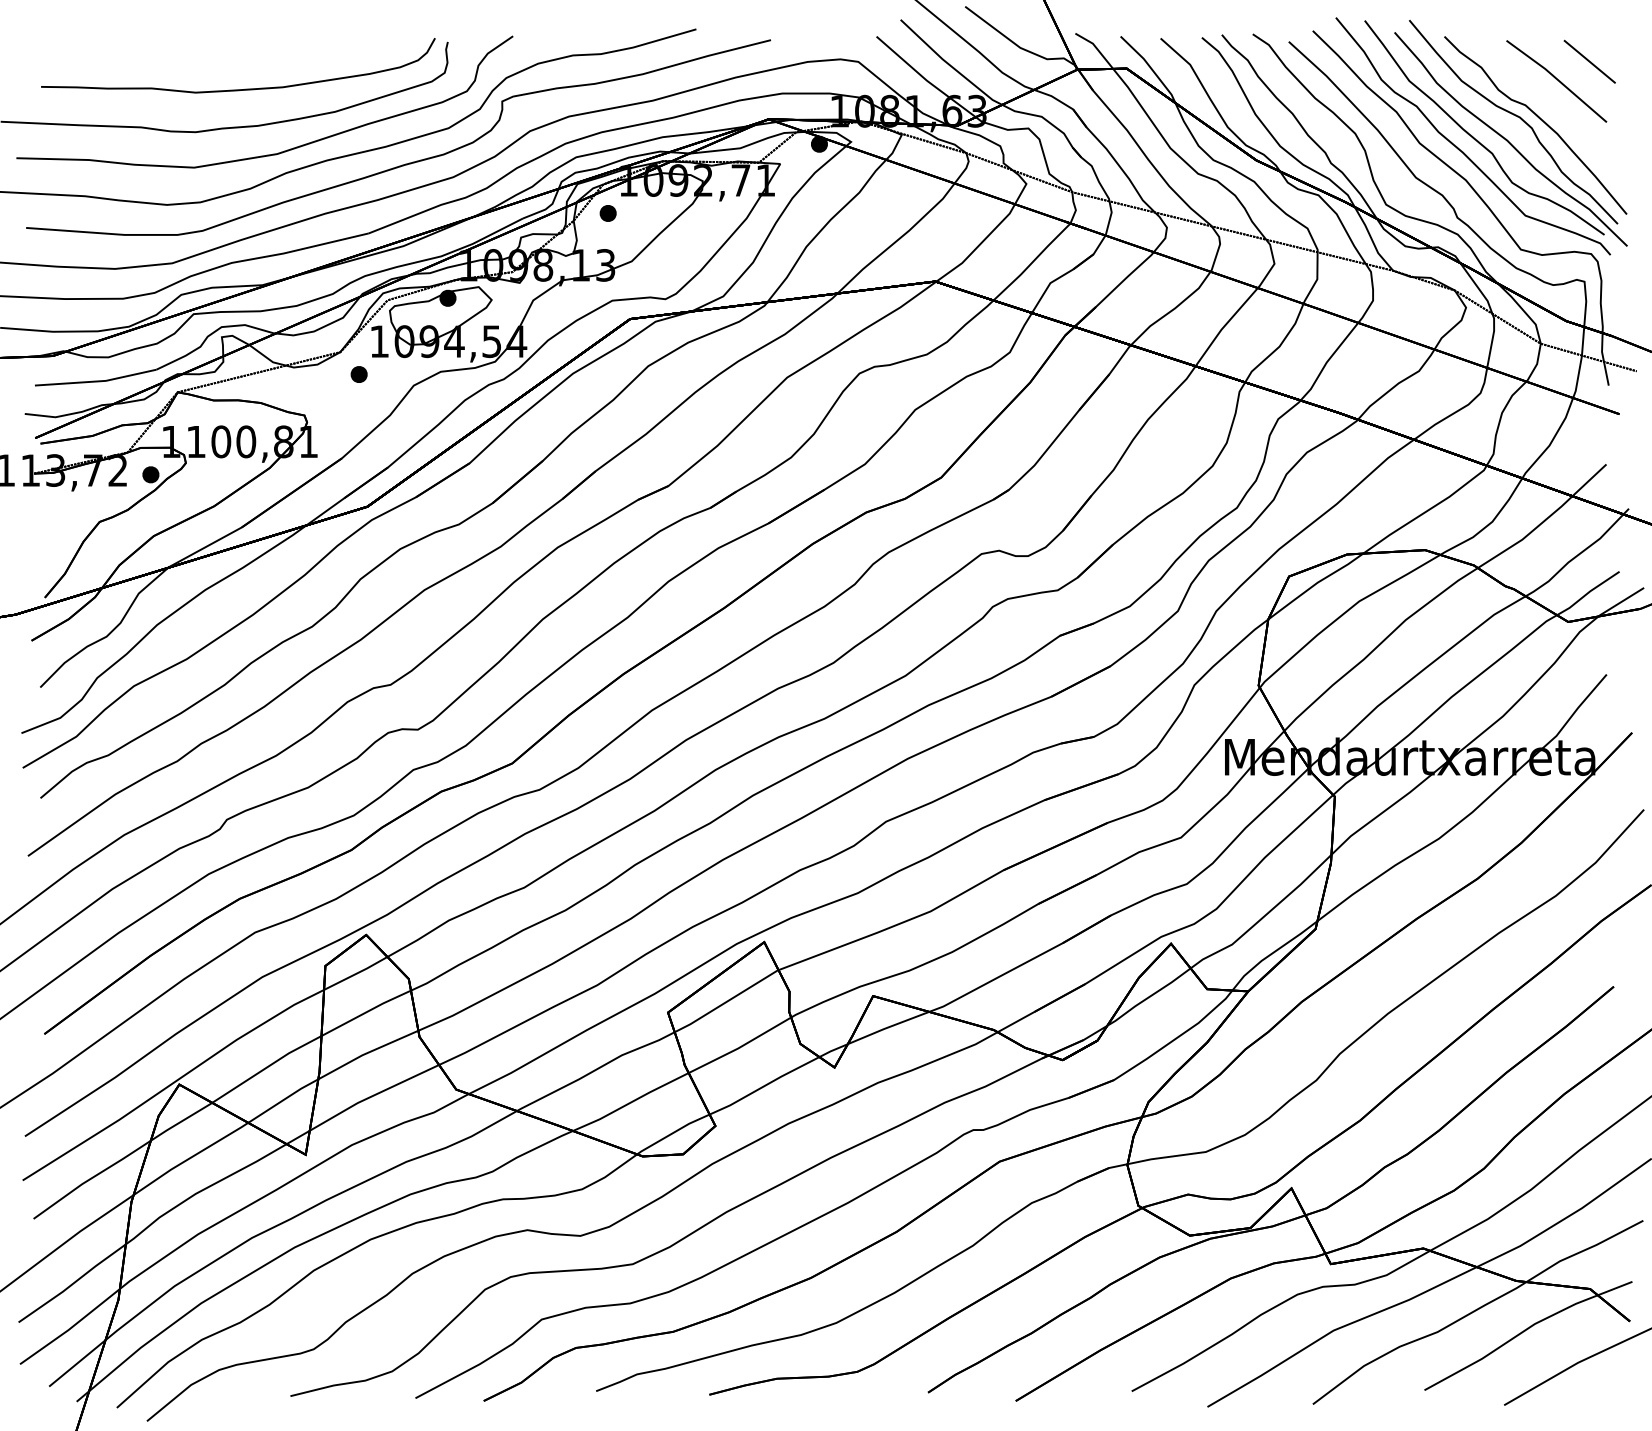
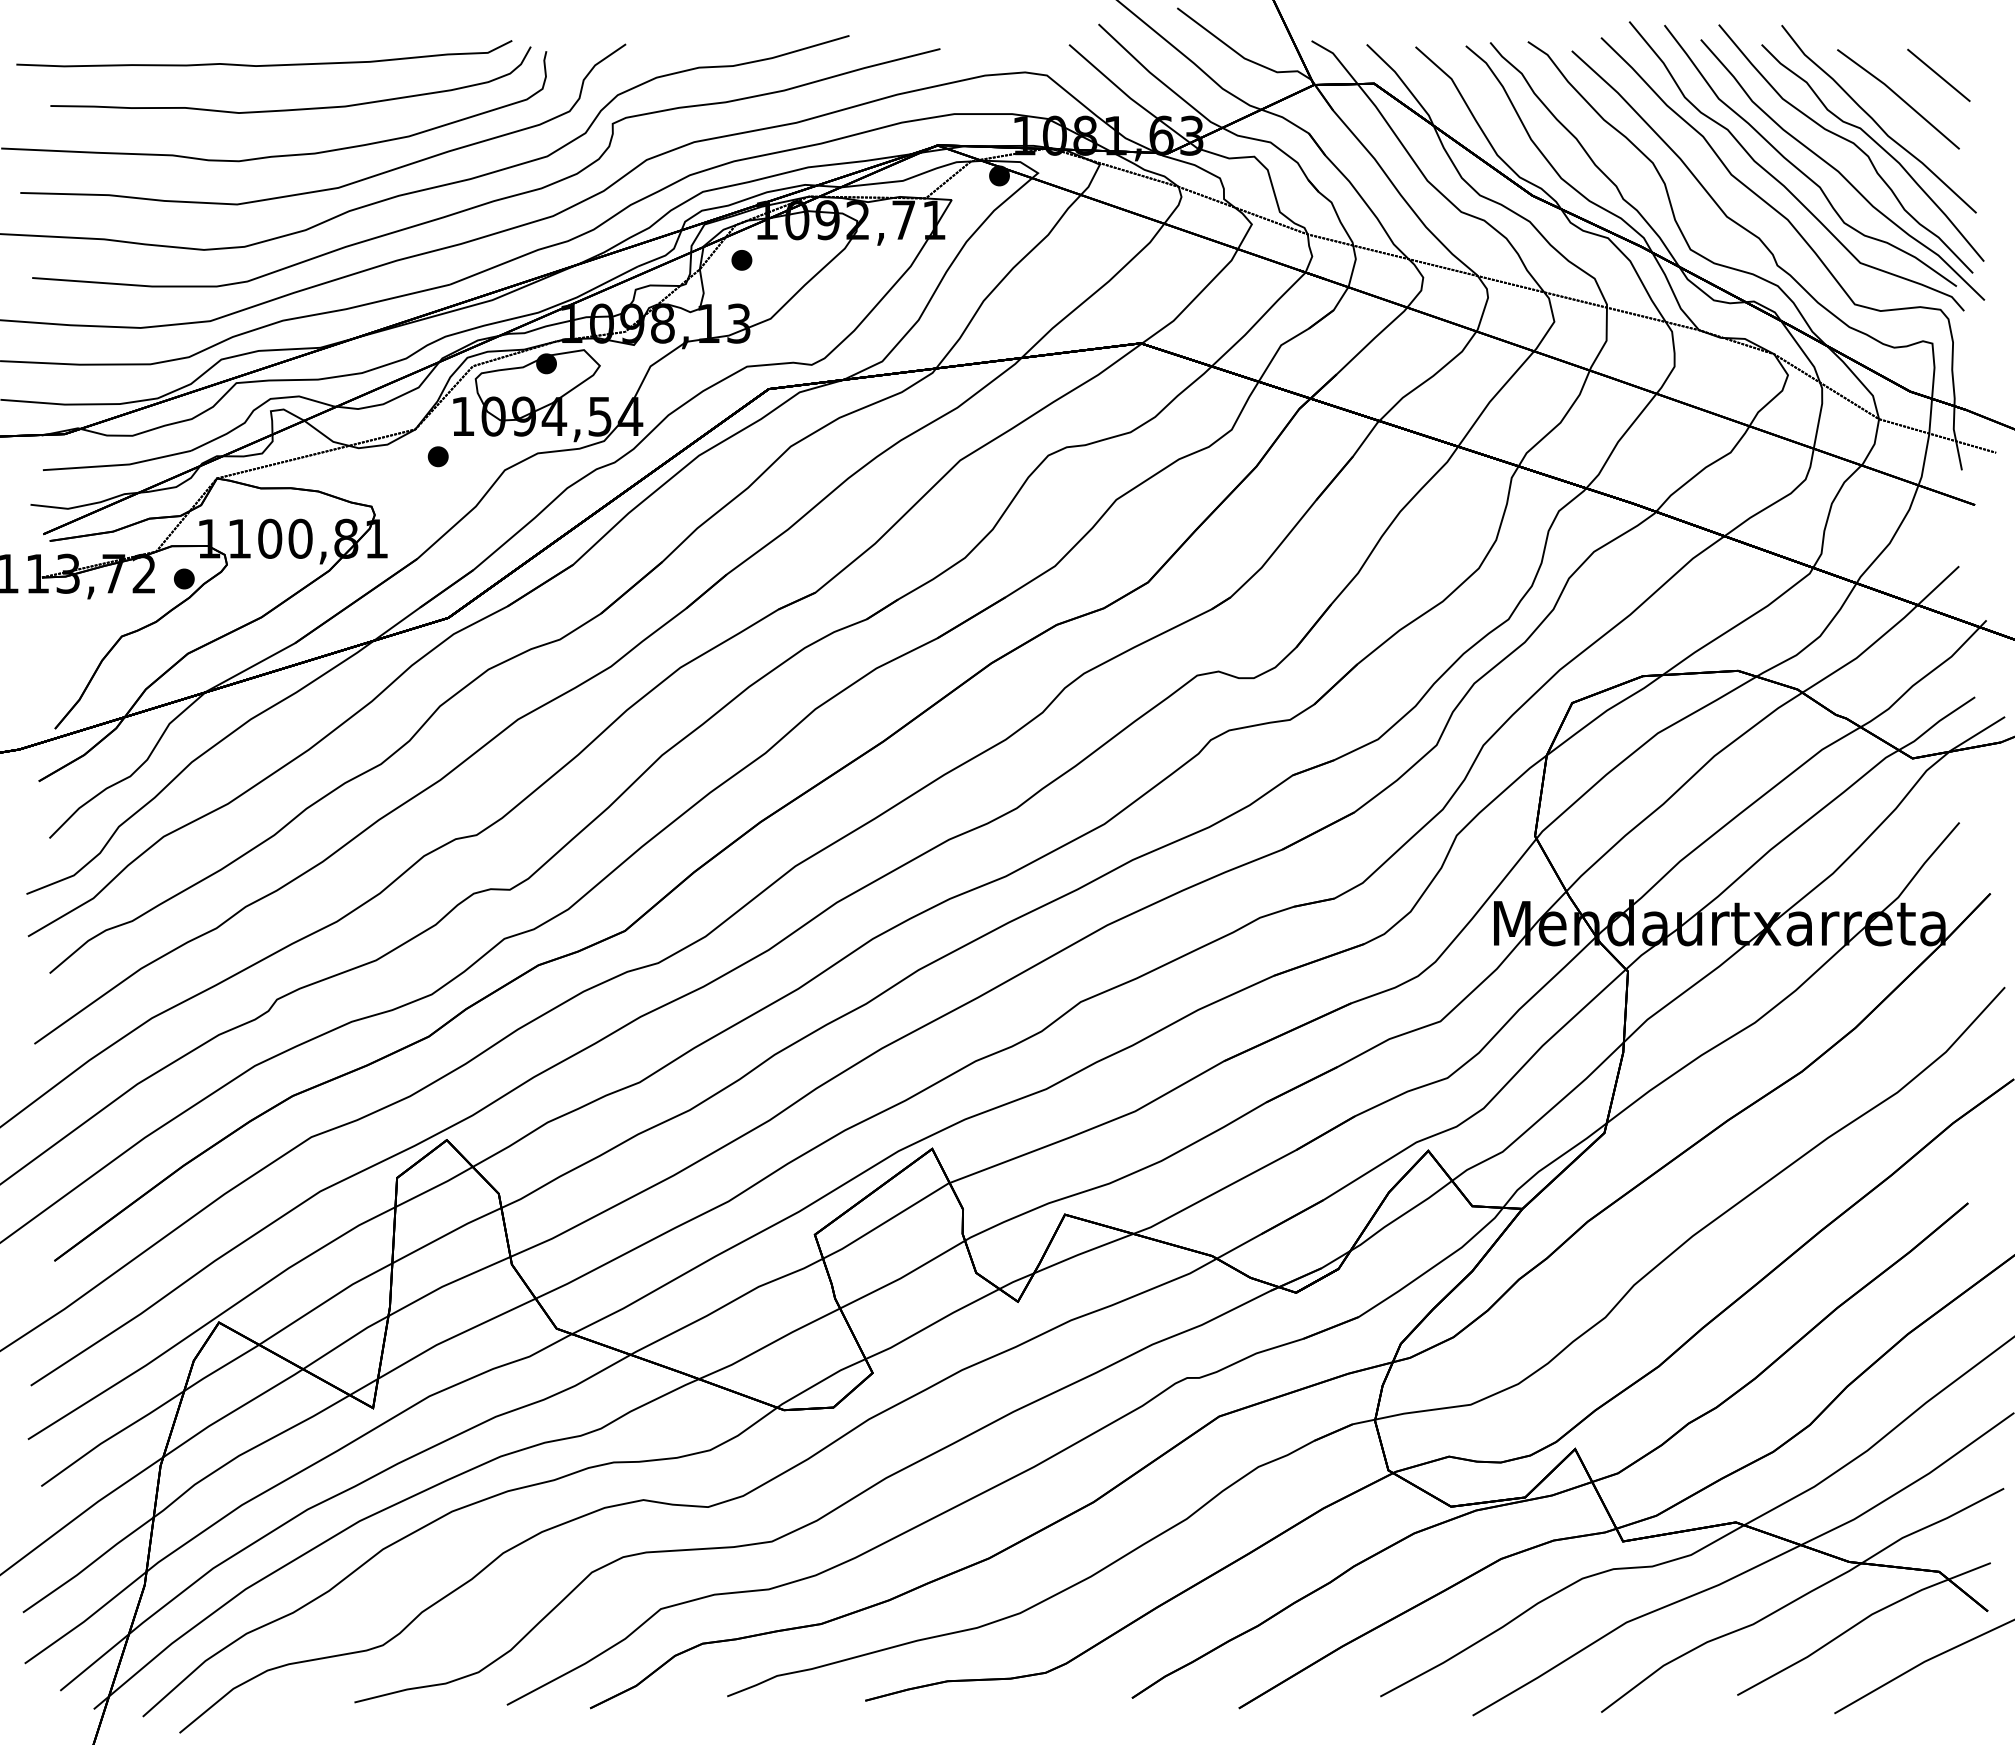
curve: (216, 52) -> (264, 64), added
curve: (1538, 99) -> (1876, 121), added

